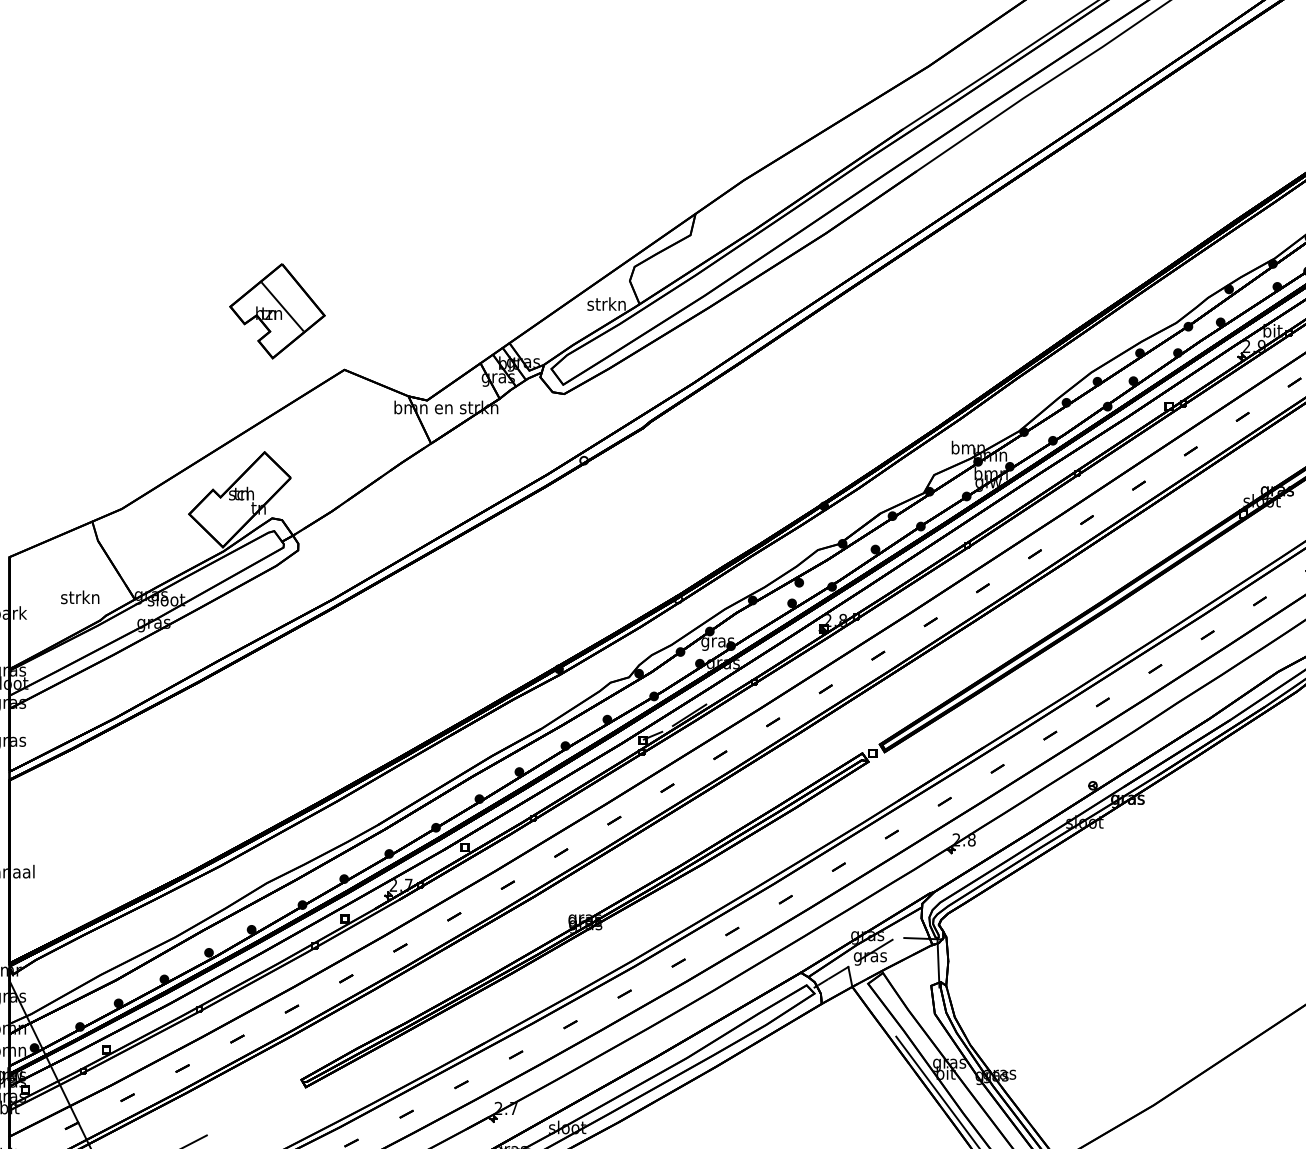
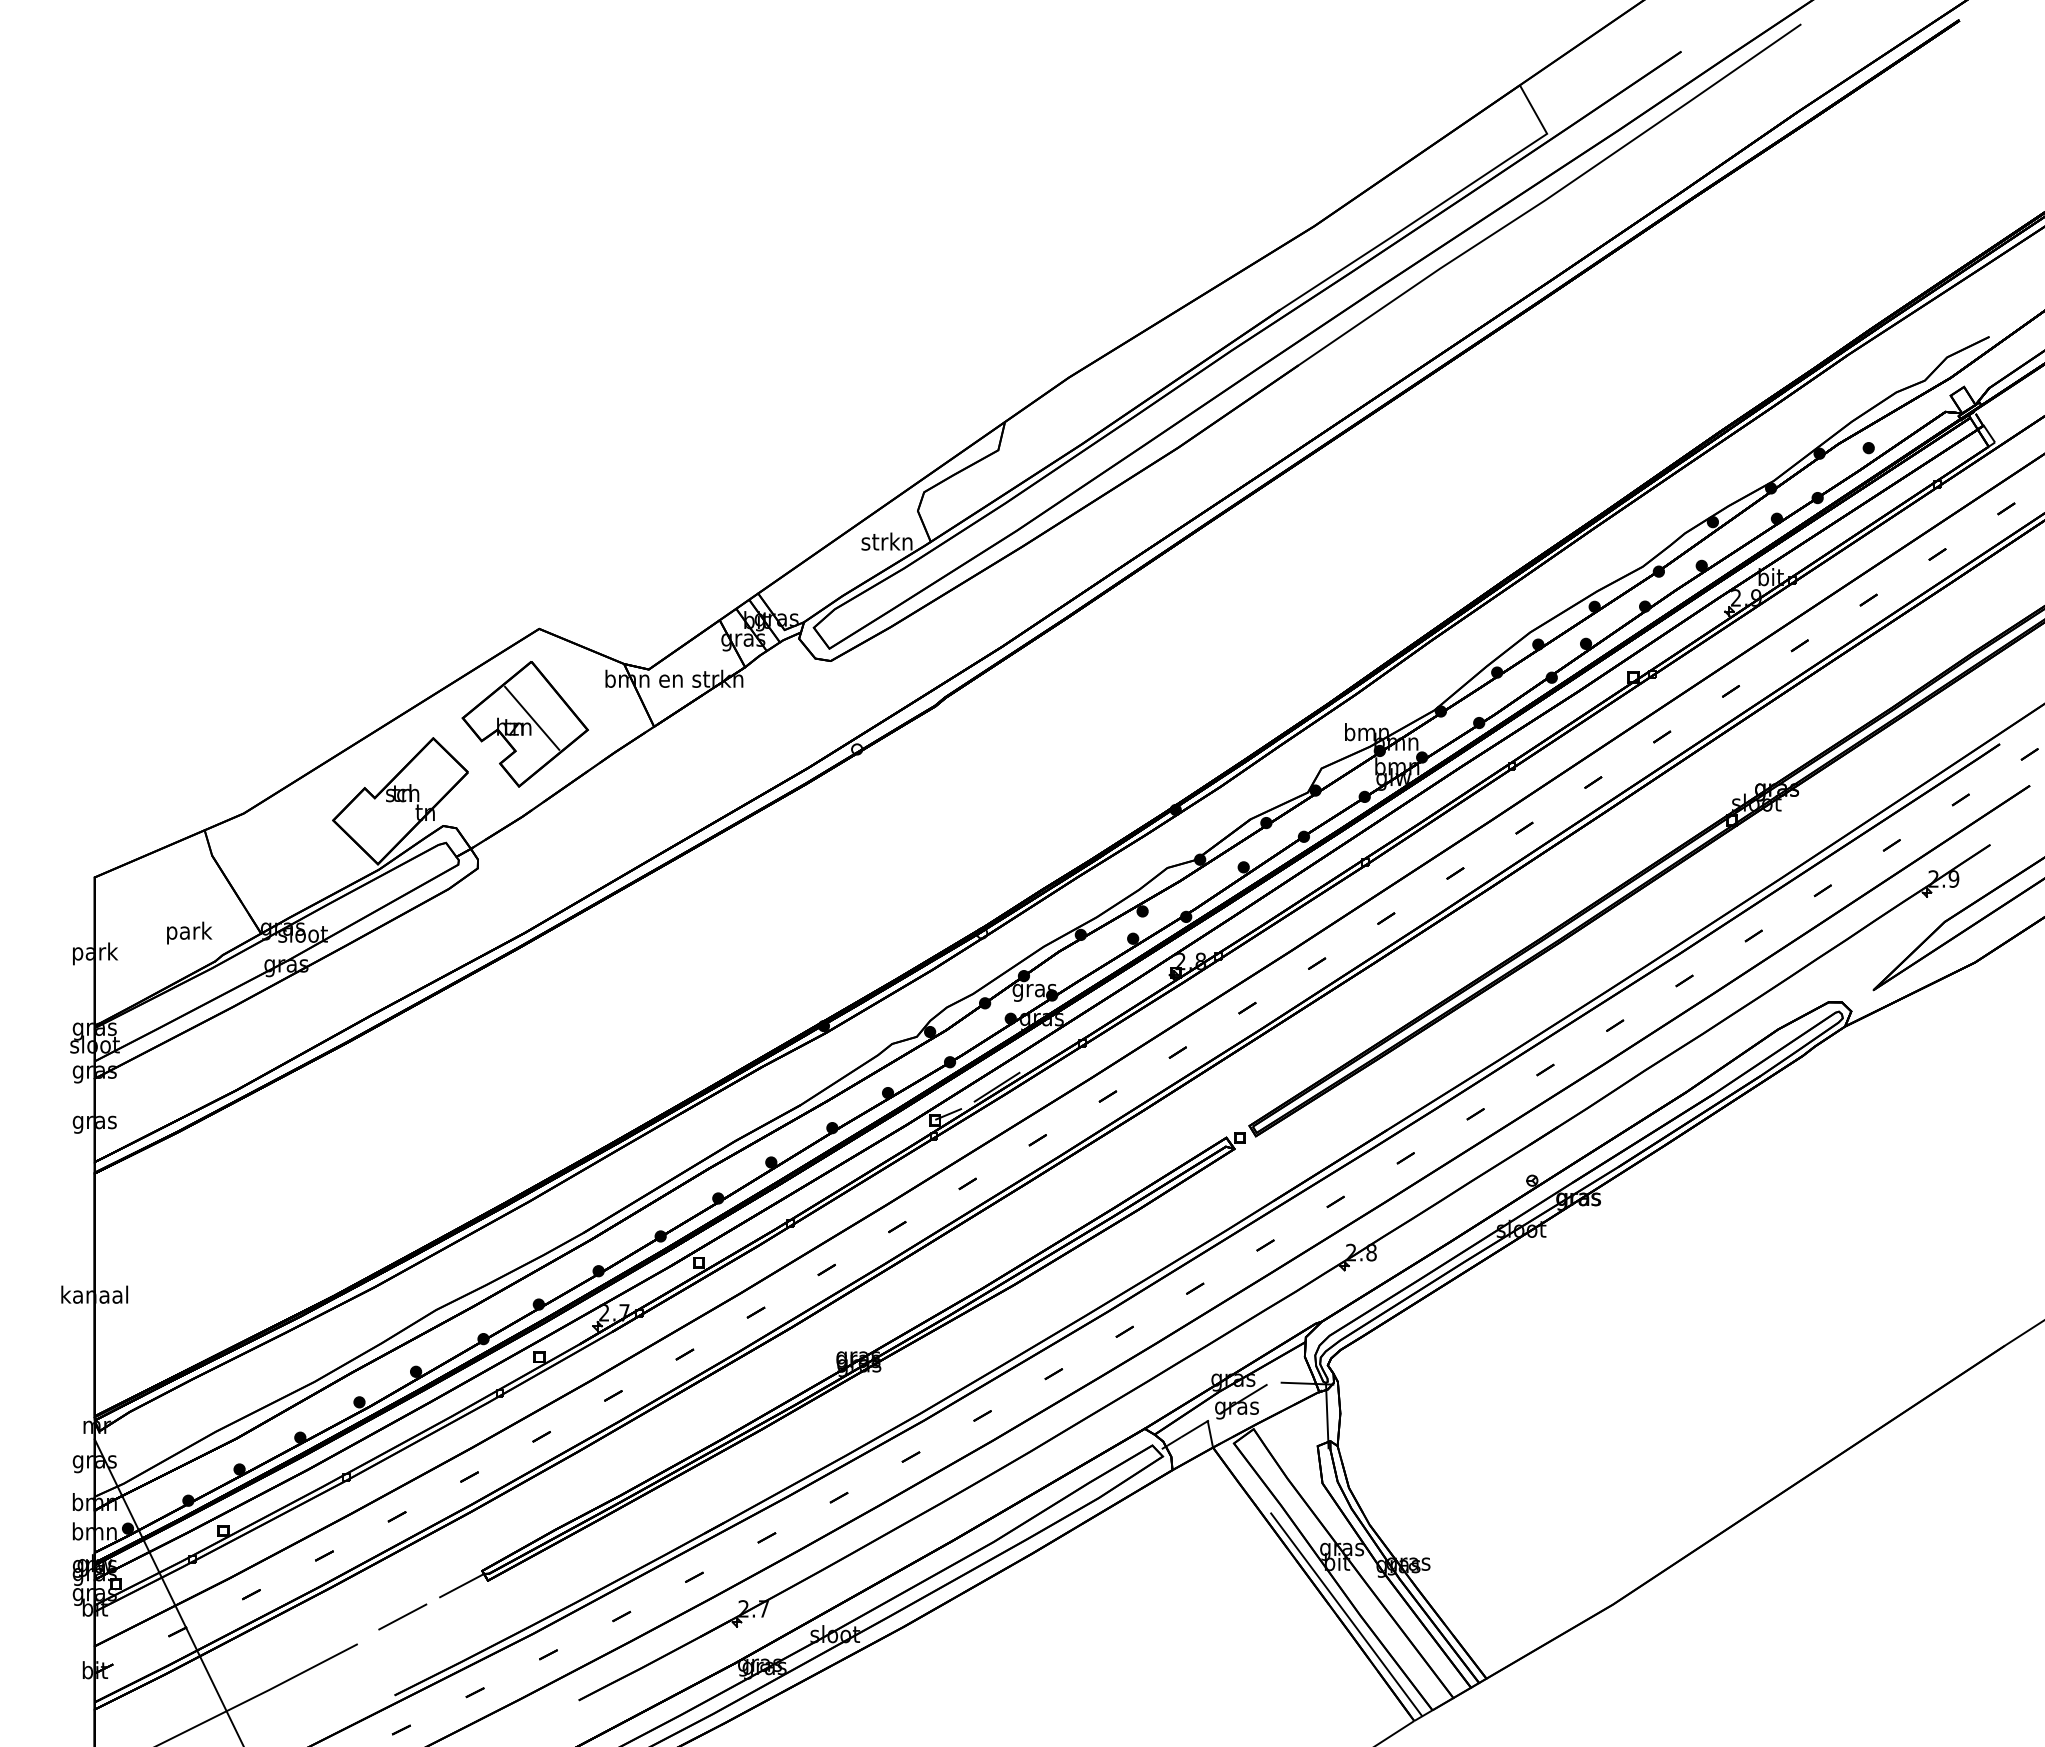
part: (276, 311) -> (524, 724), moved
text: (80, 598) -> (188, 932), strkn -> park
line: (263, 1102) -> (431, 1601), added

